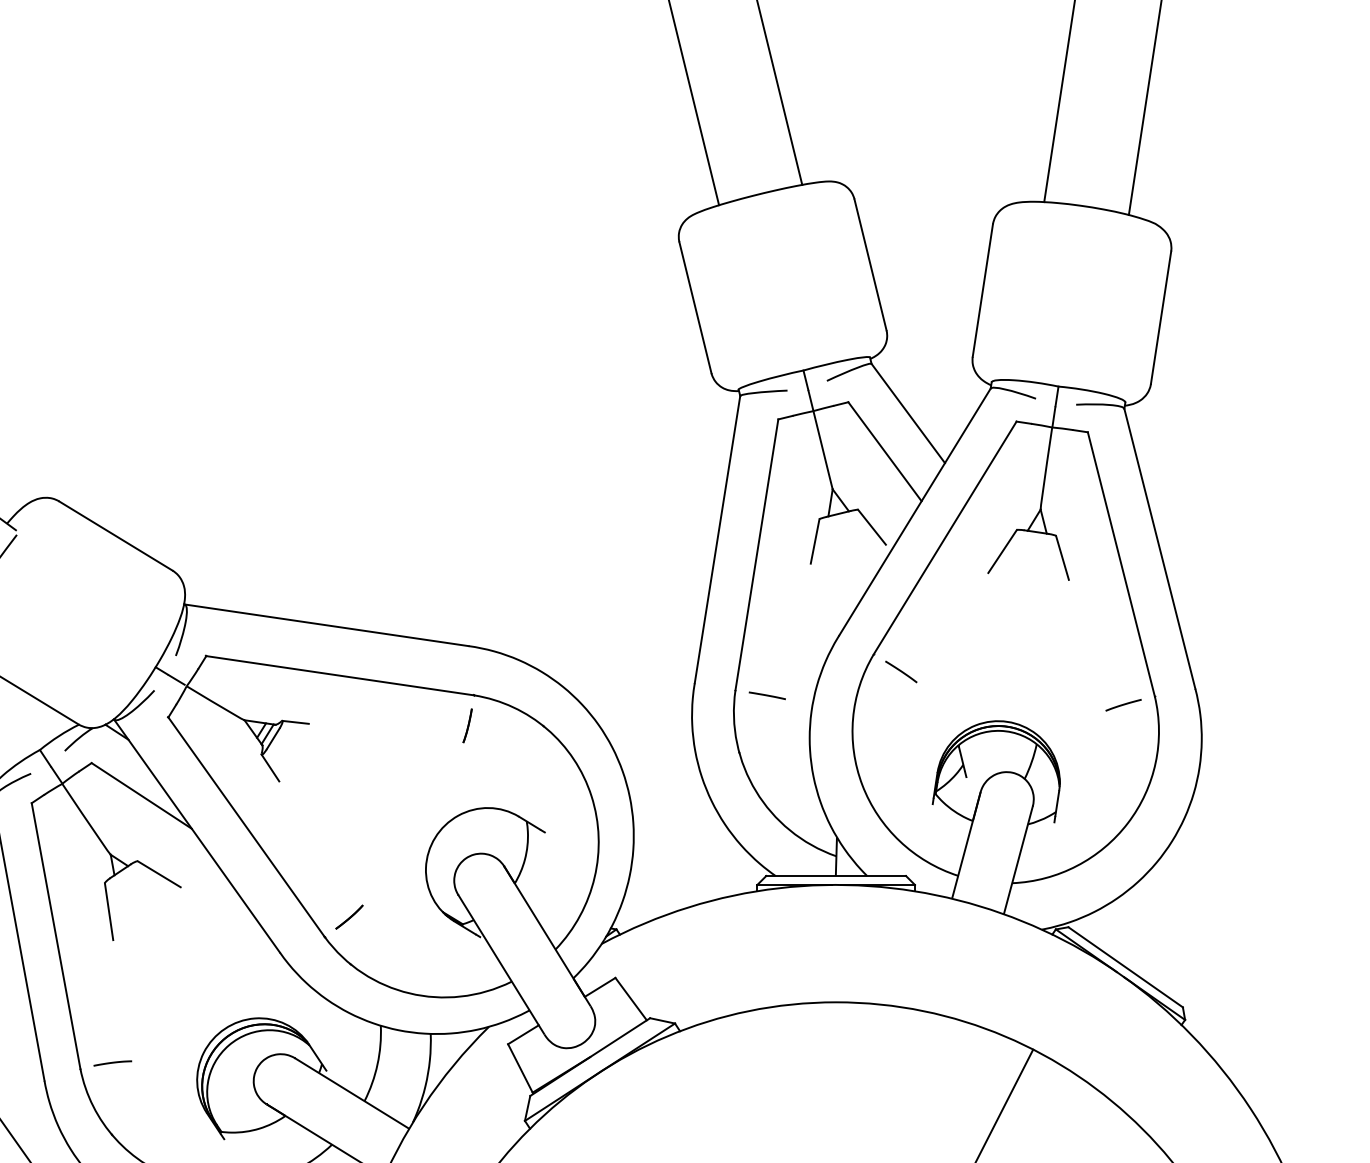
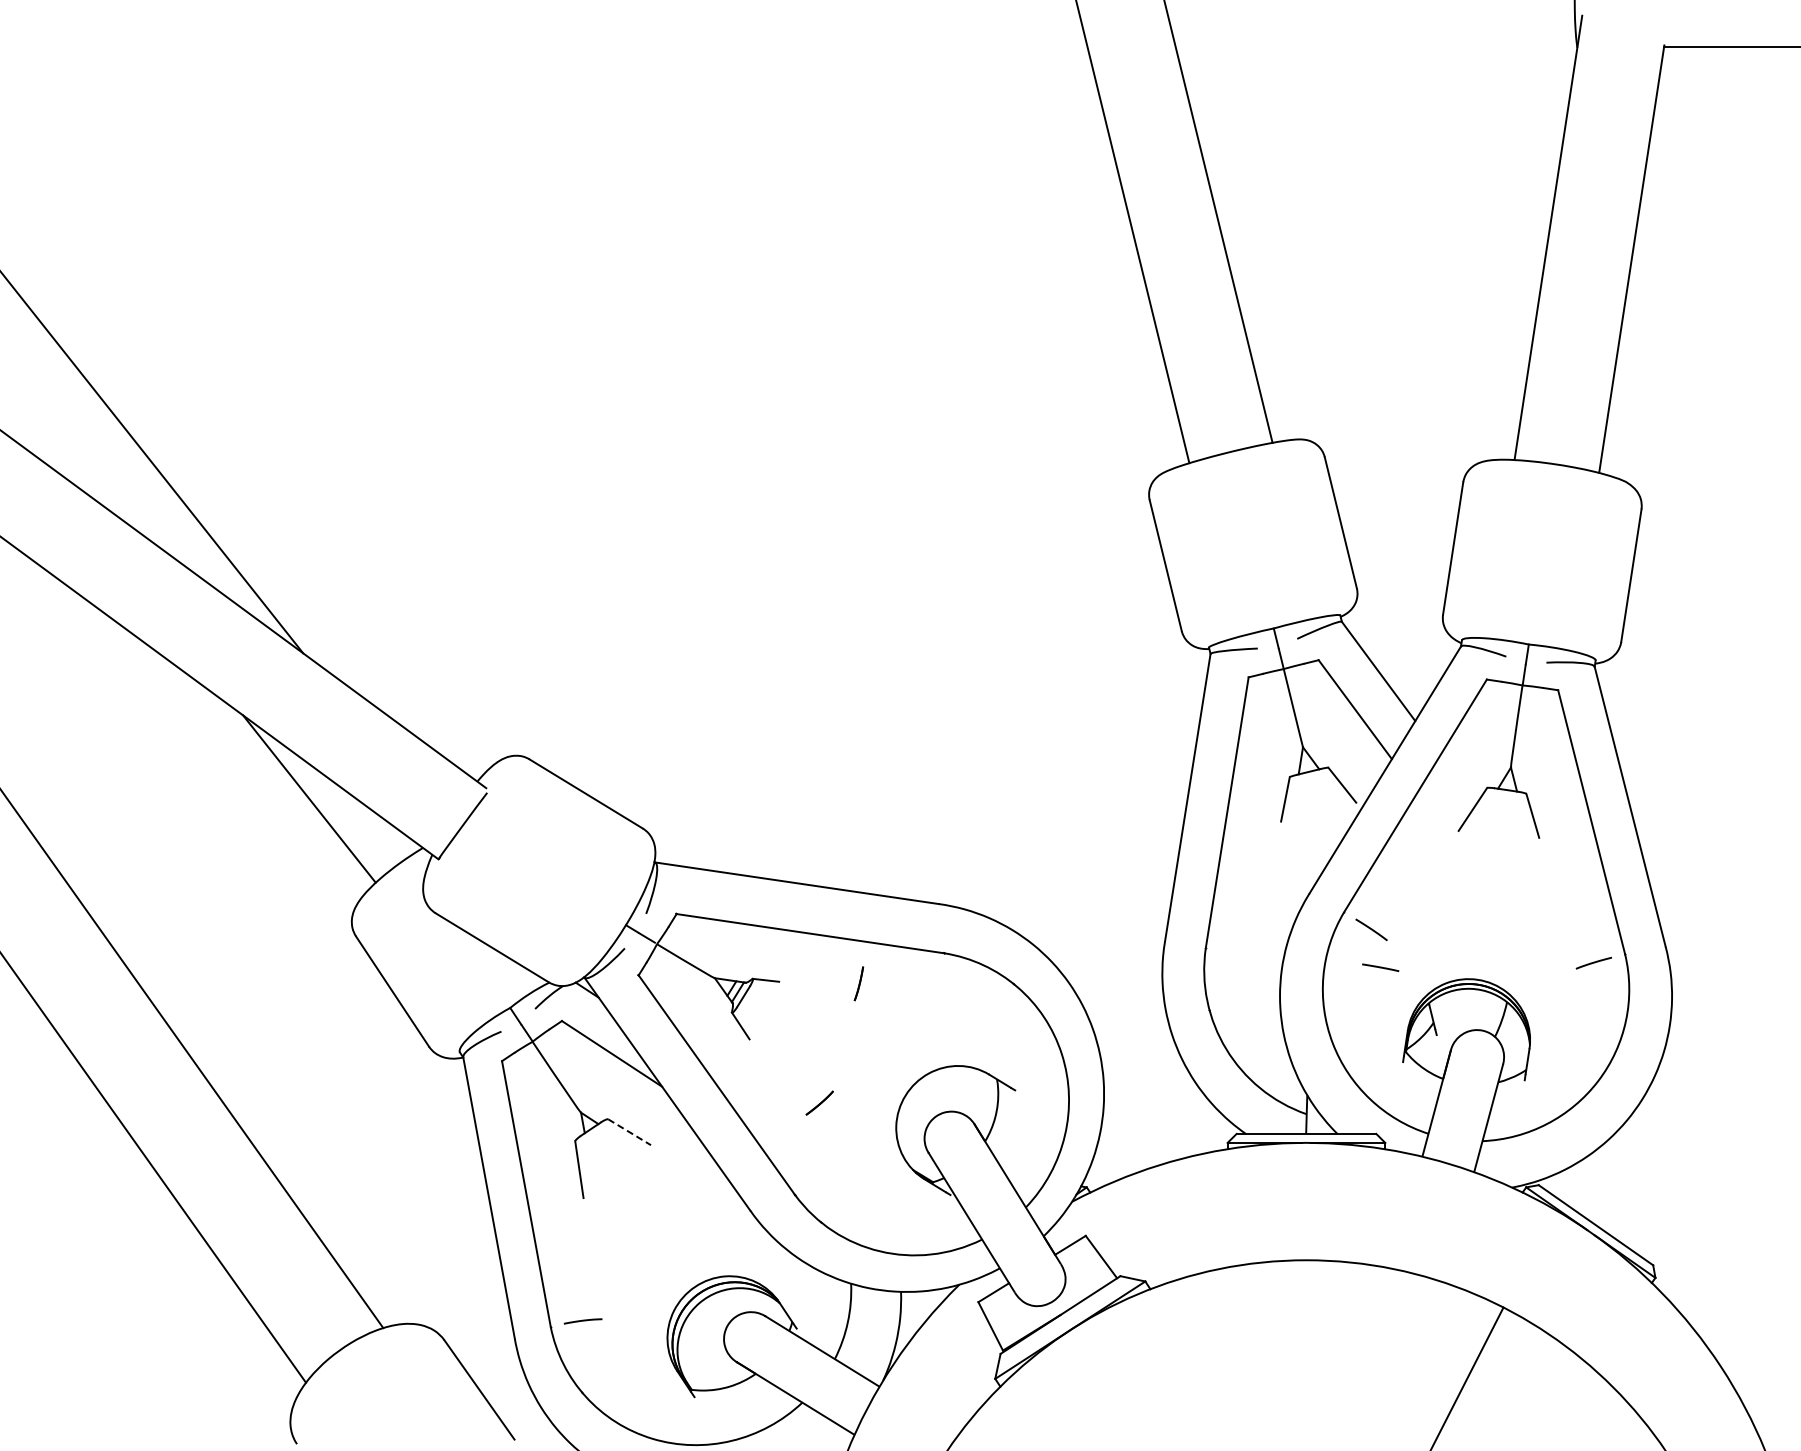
line: (767, 695) -> (1380, 967), moved
line: (467, 725) -> (858, 983), moved
line: (160, 874) -> (630, 1132), solid -> dashed
line: (350, 916) -> (820, 1102), moved

